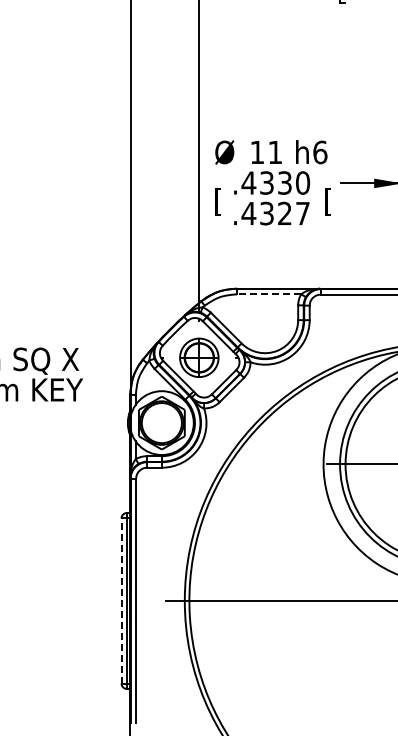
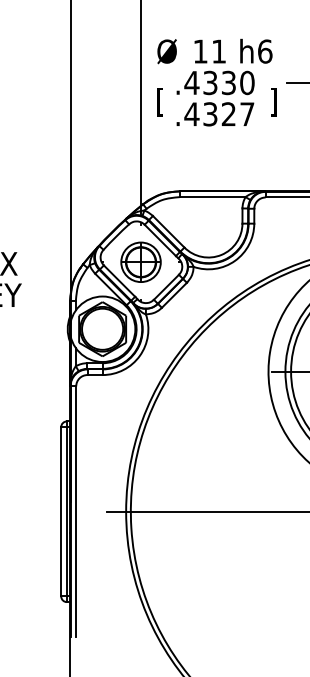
text: (328, 201) -> (273, 101), [ -> ]
line: (268, 294) -> (212, 197), dashed -> solid
line: (121, 600) -> (61, 511), dashed -> solid

